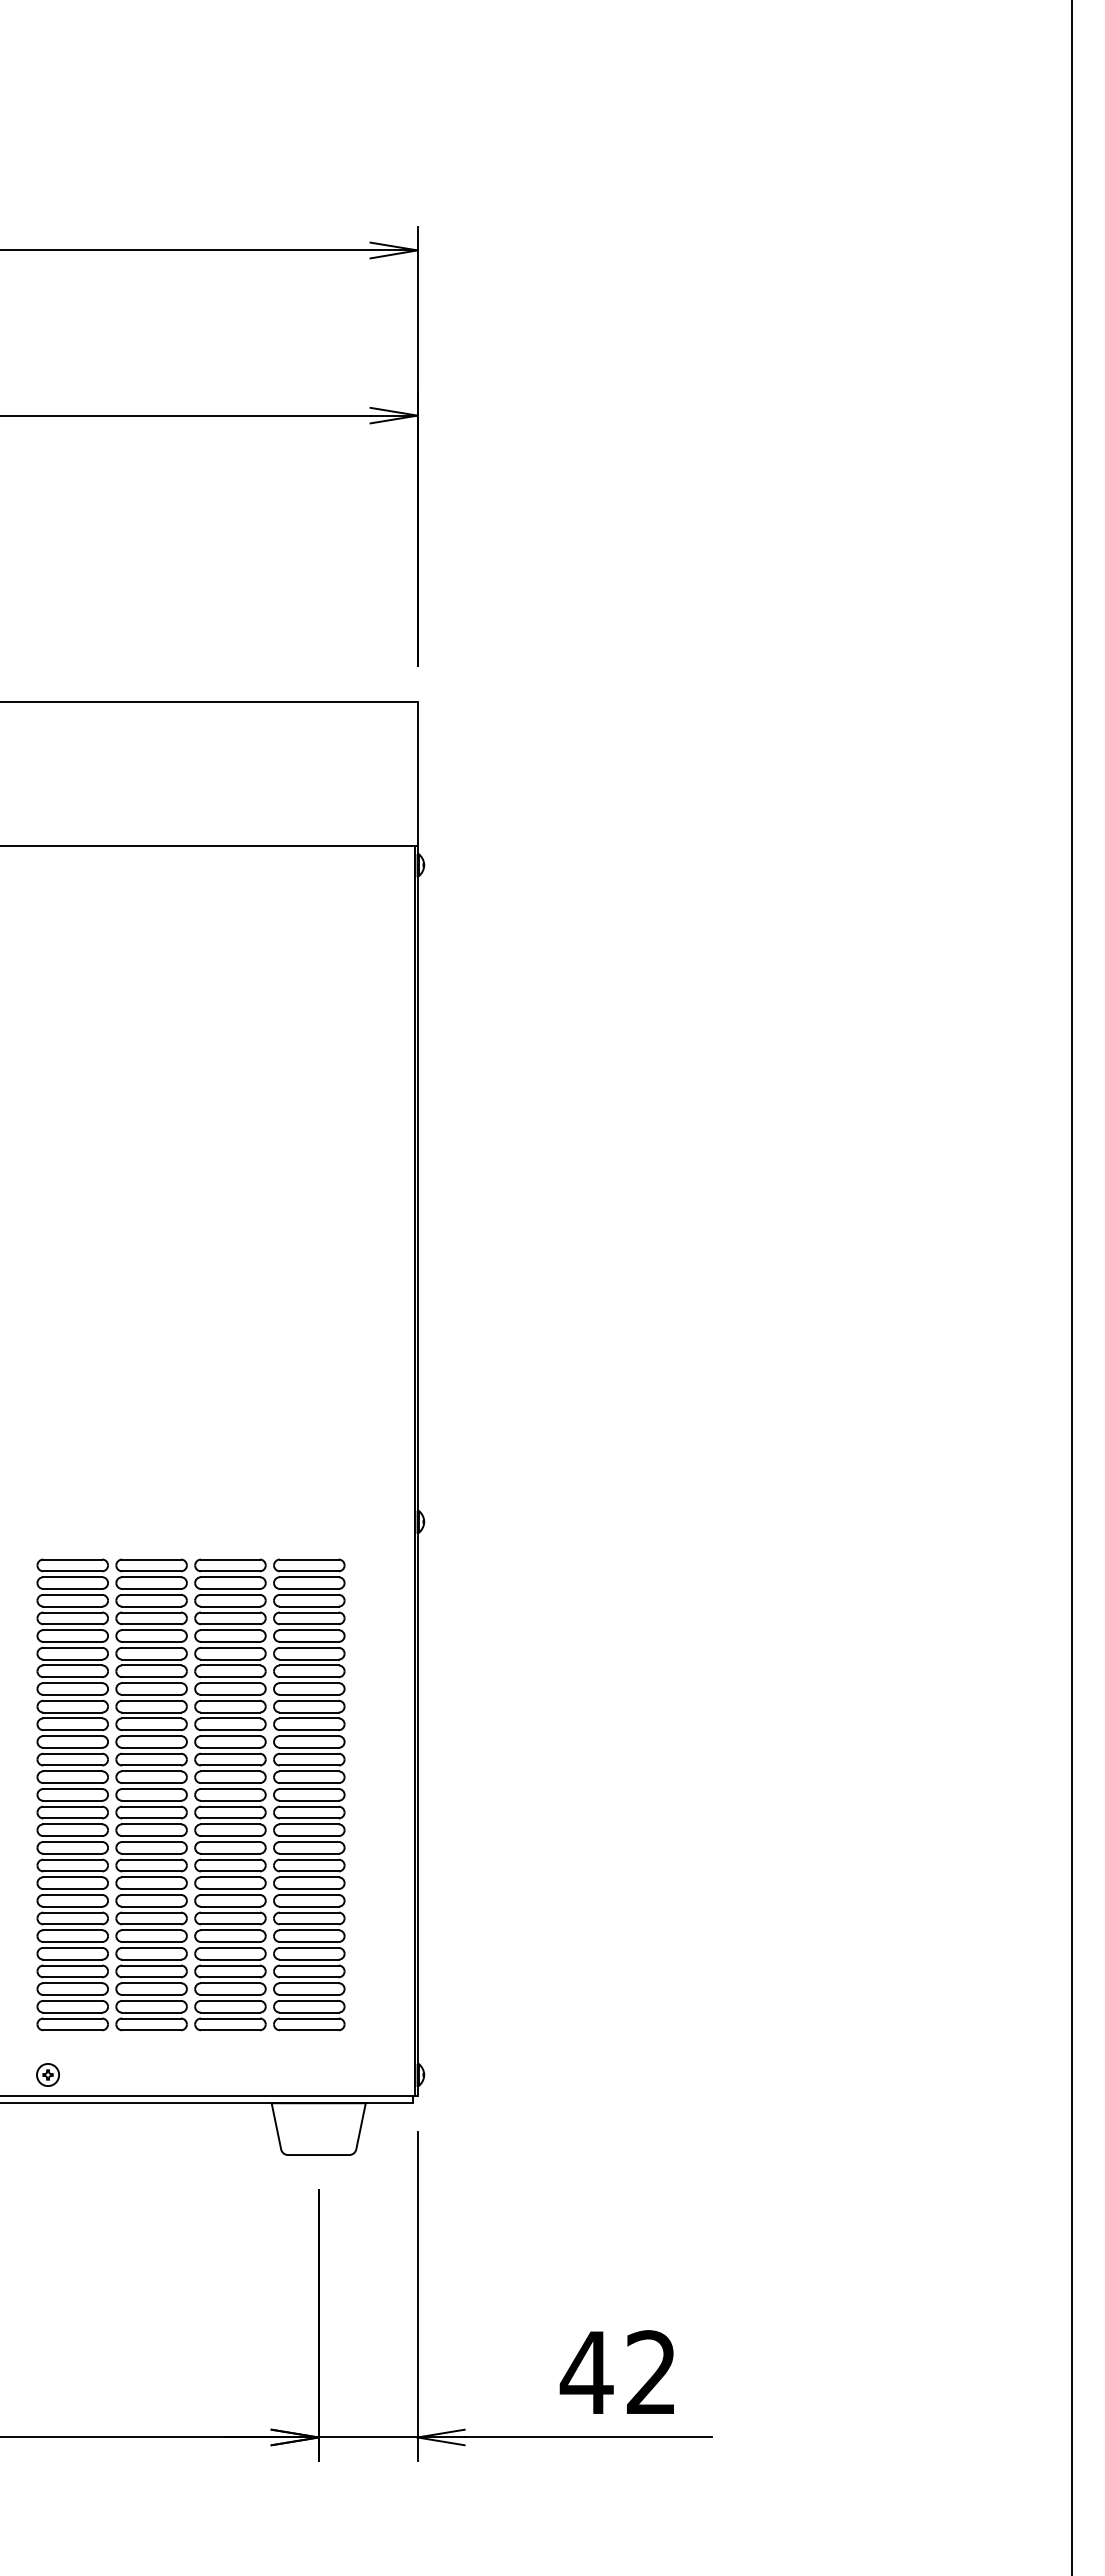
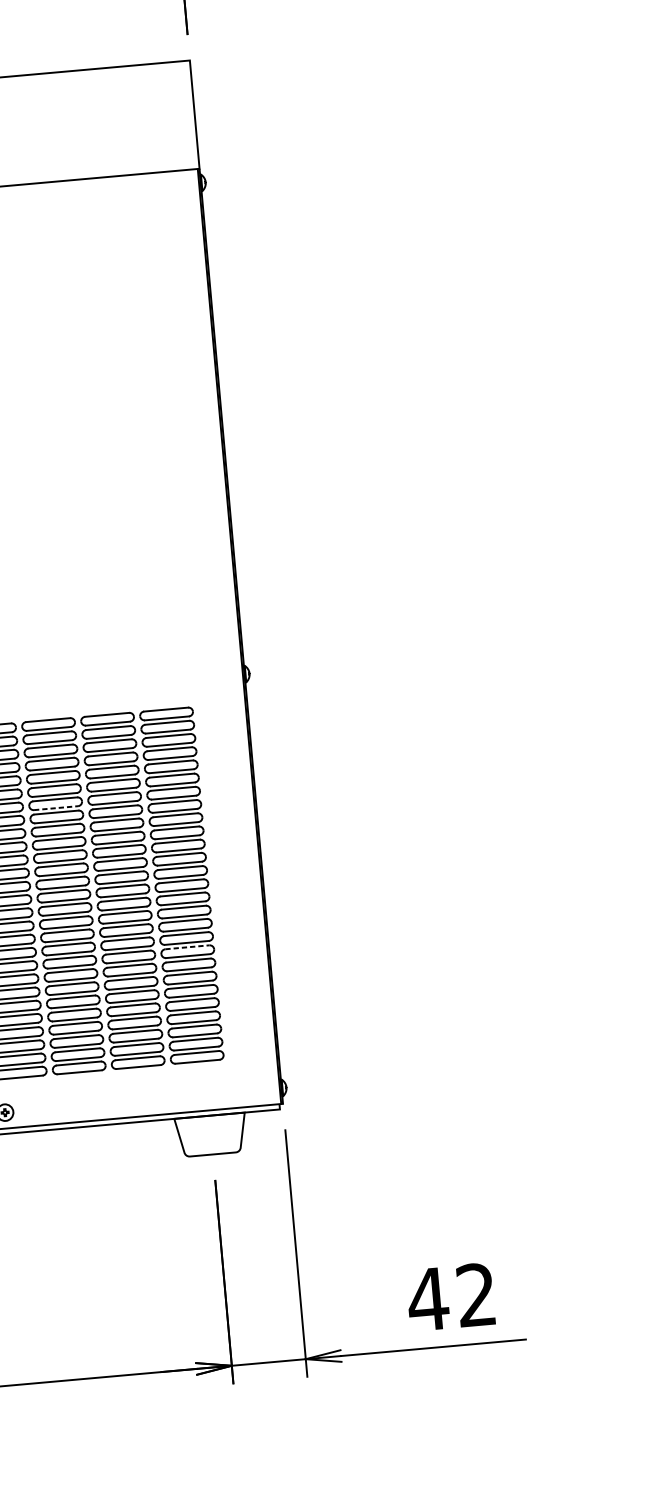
line: (152, 1677) -> (56, 808), solid -> dashed
line: (309, 1877) -> (187, 947), solid -> dashed

